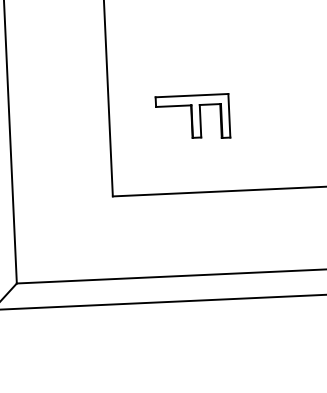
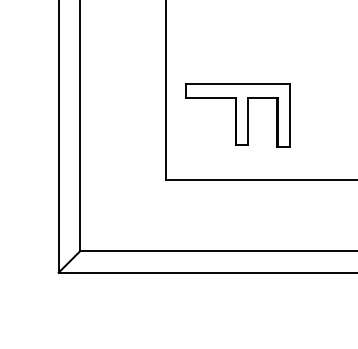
part: (192, 117) -> (237, 115), size x1.67

